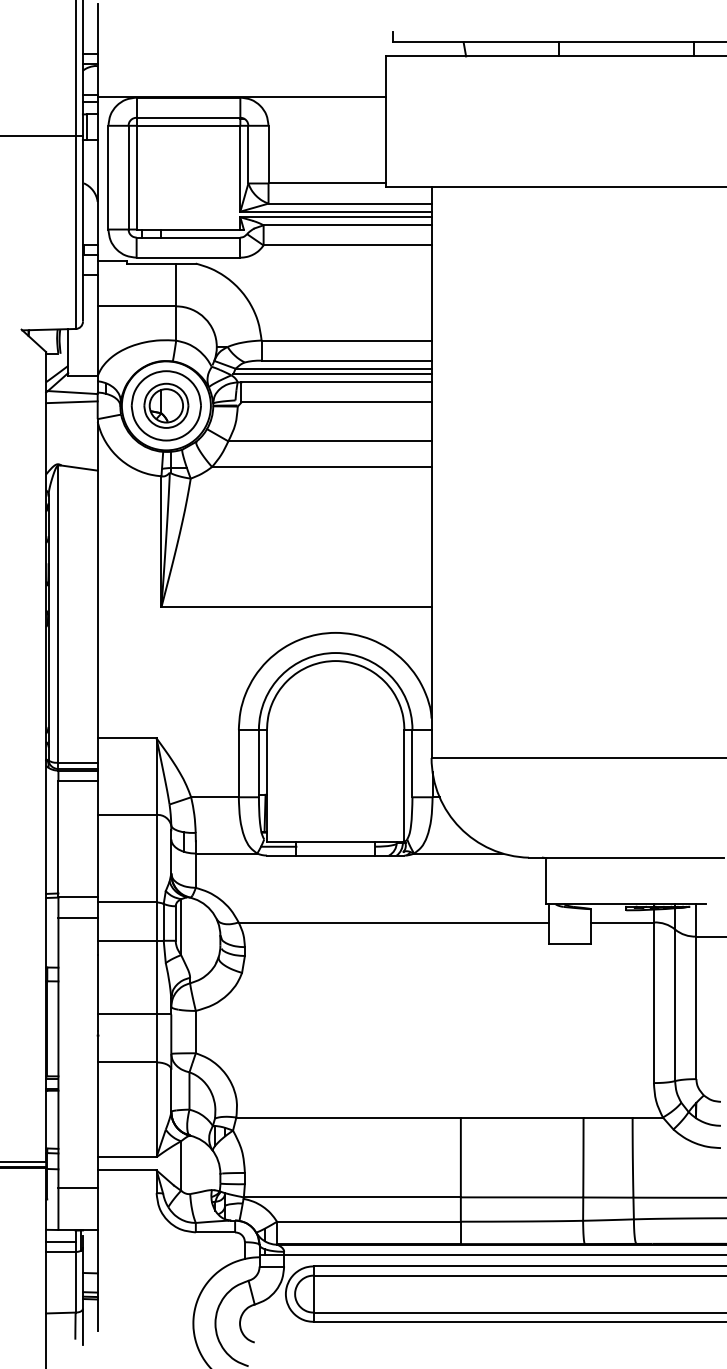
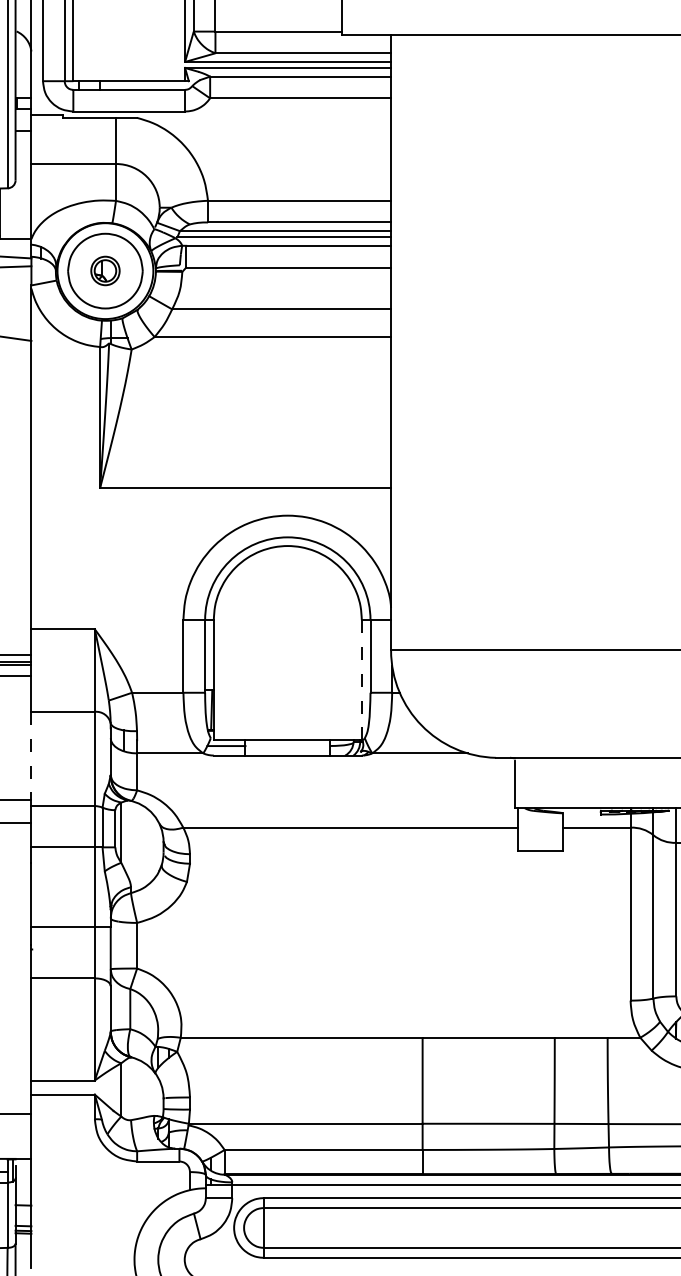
part: (166, 405) -> (105, 270), size x0.6
line: (404, 785) -> (361, 680), solid -> dashed
line: (97, 858) -> (31, 758), solid -> dashed

